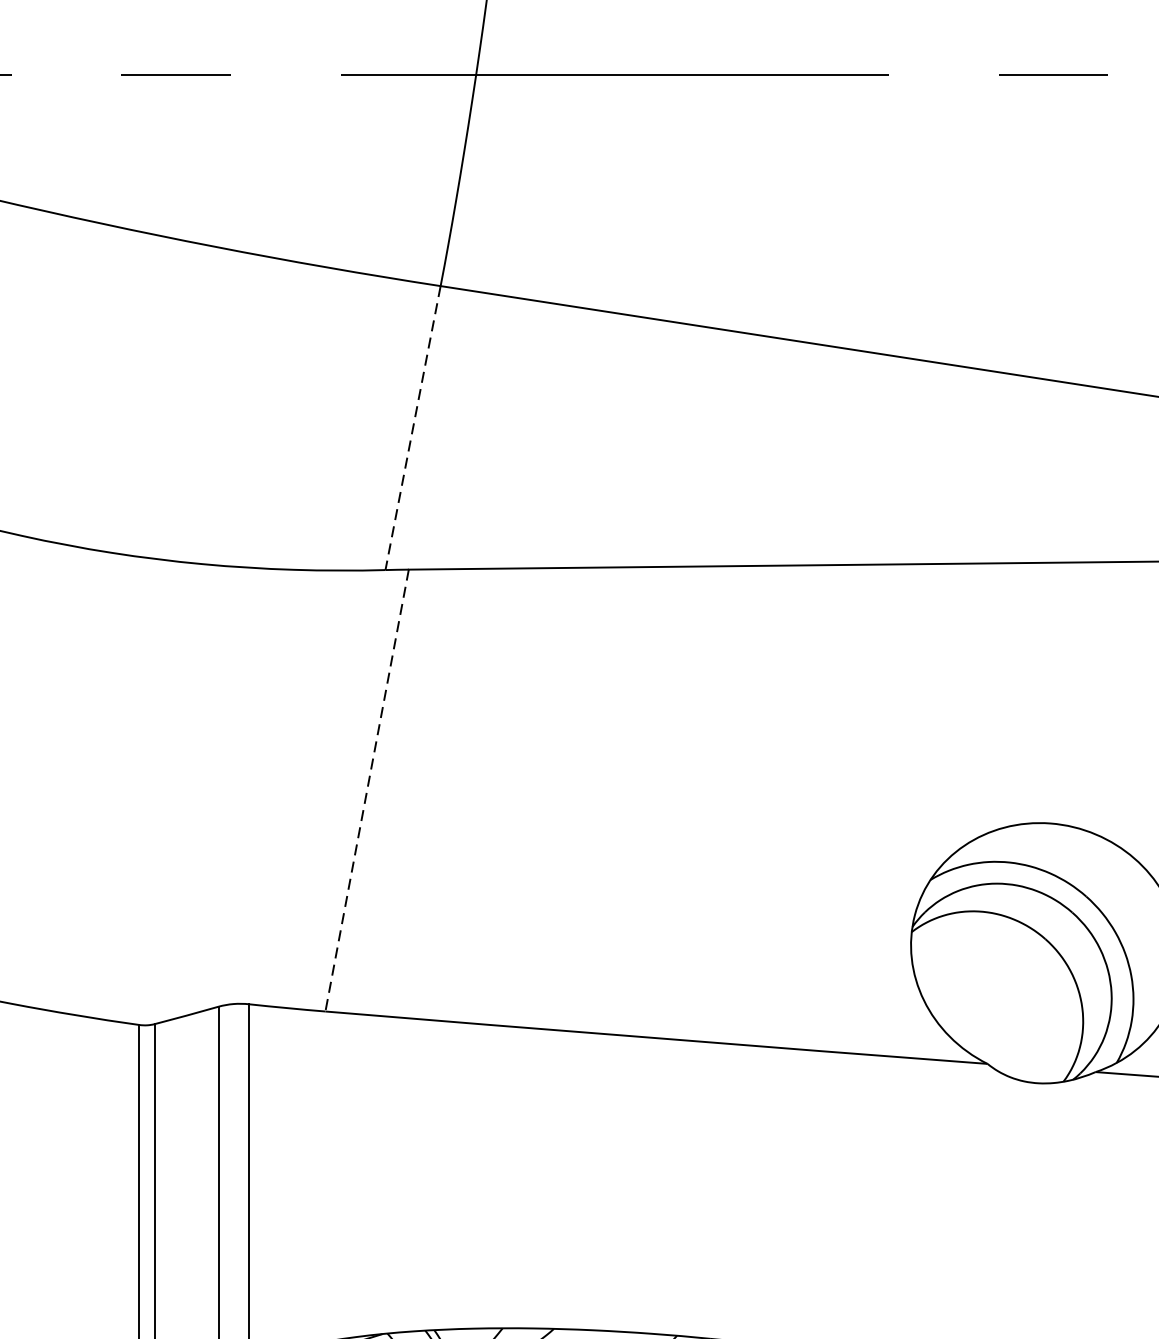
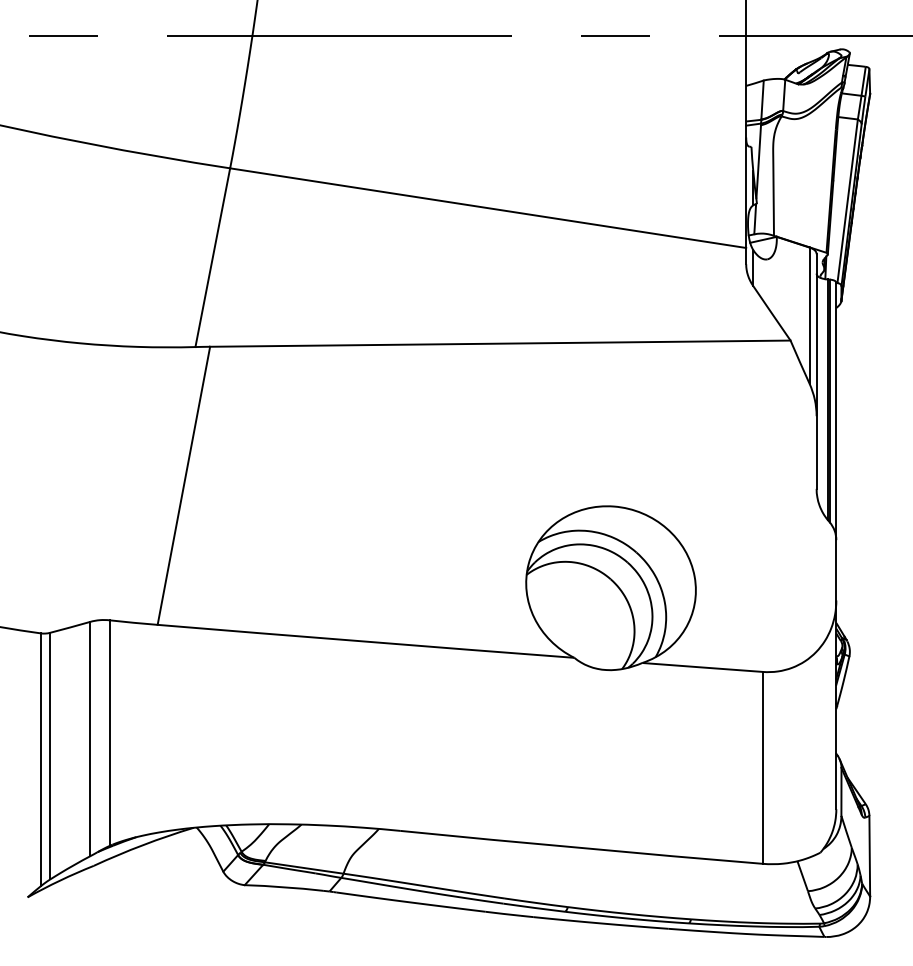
line: (412, 429) -> (212, 258), dashed -> solid
line: (366, 791) -> (183, 486), dashed -> solid

